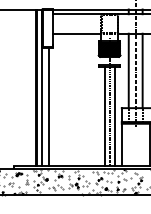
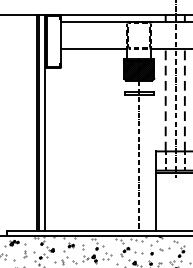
line: (128, 70) -> (165, 99), solid -> dashed
line: (142, 70) -> (184, 99), solid -> dashed
line: (48, 106) -> (54, 149), removed
line: (104, 116) -> (132, 162), removed
line: (114, 116) -> (146, 162), removed

